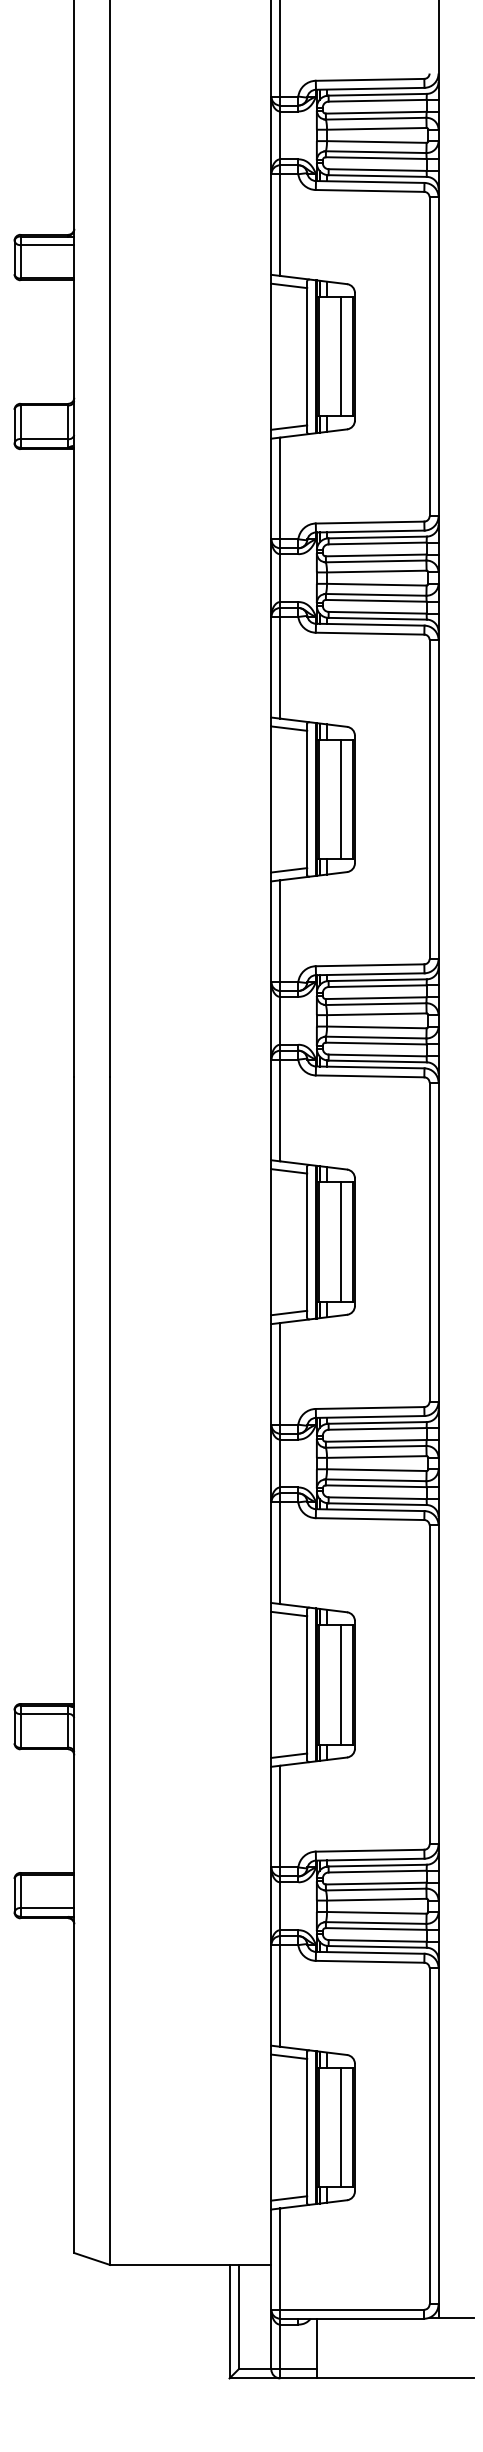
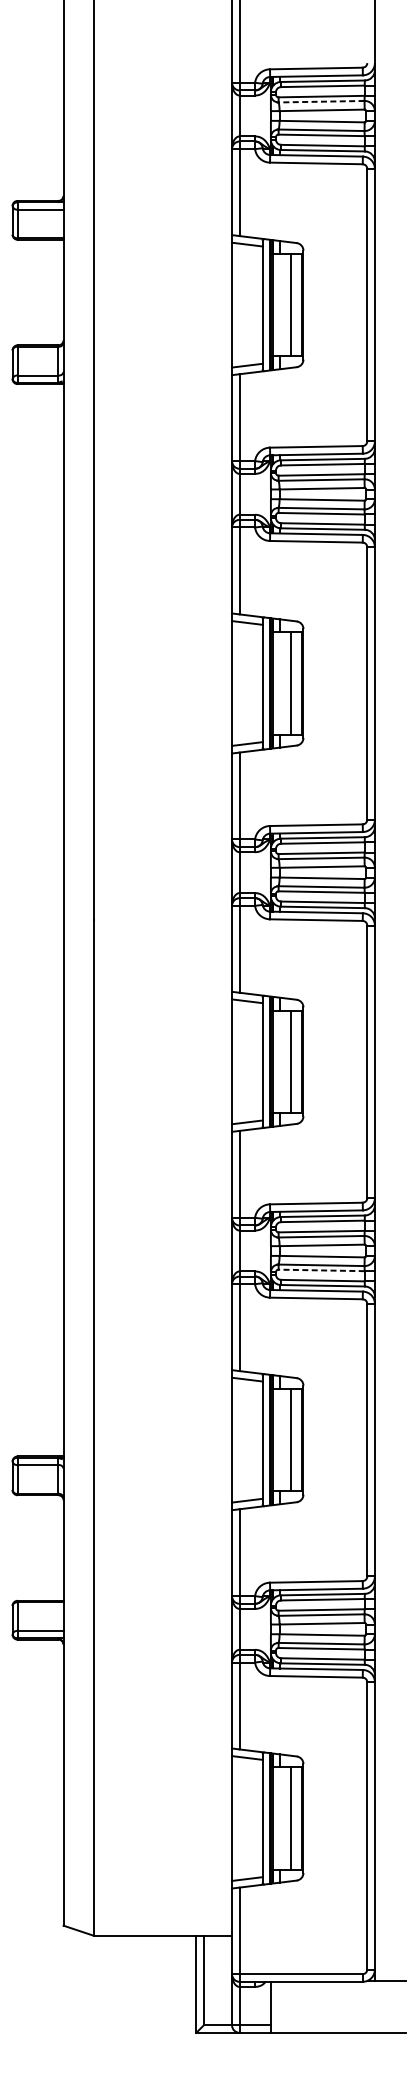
line: (375, 118) -> (321, 101), solid -> dashed
line: (375, 1486) -> (321, 1270), solid -> dashed

